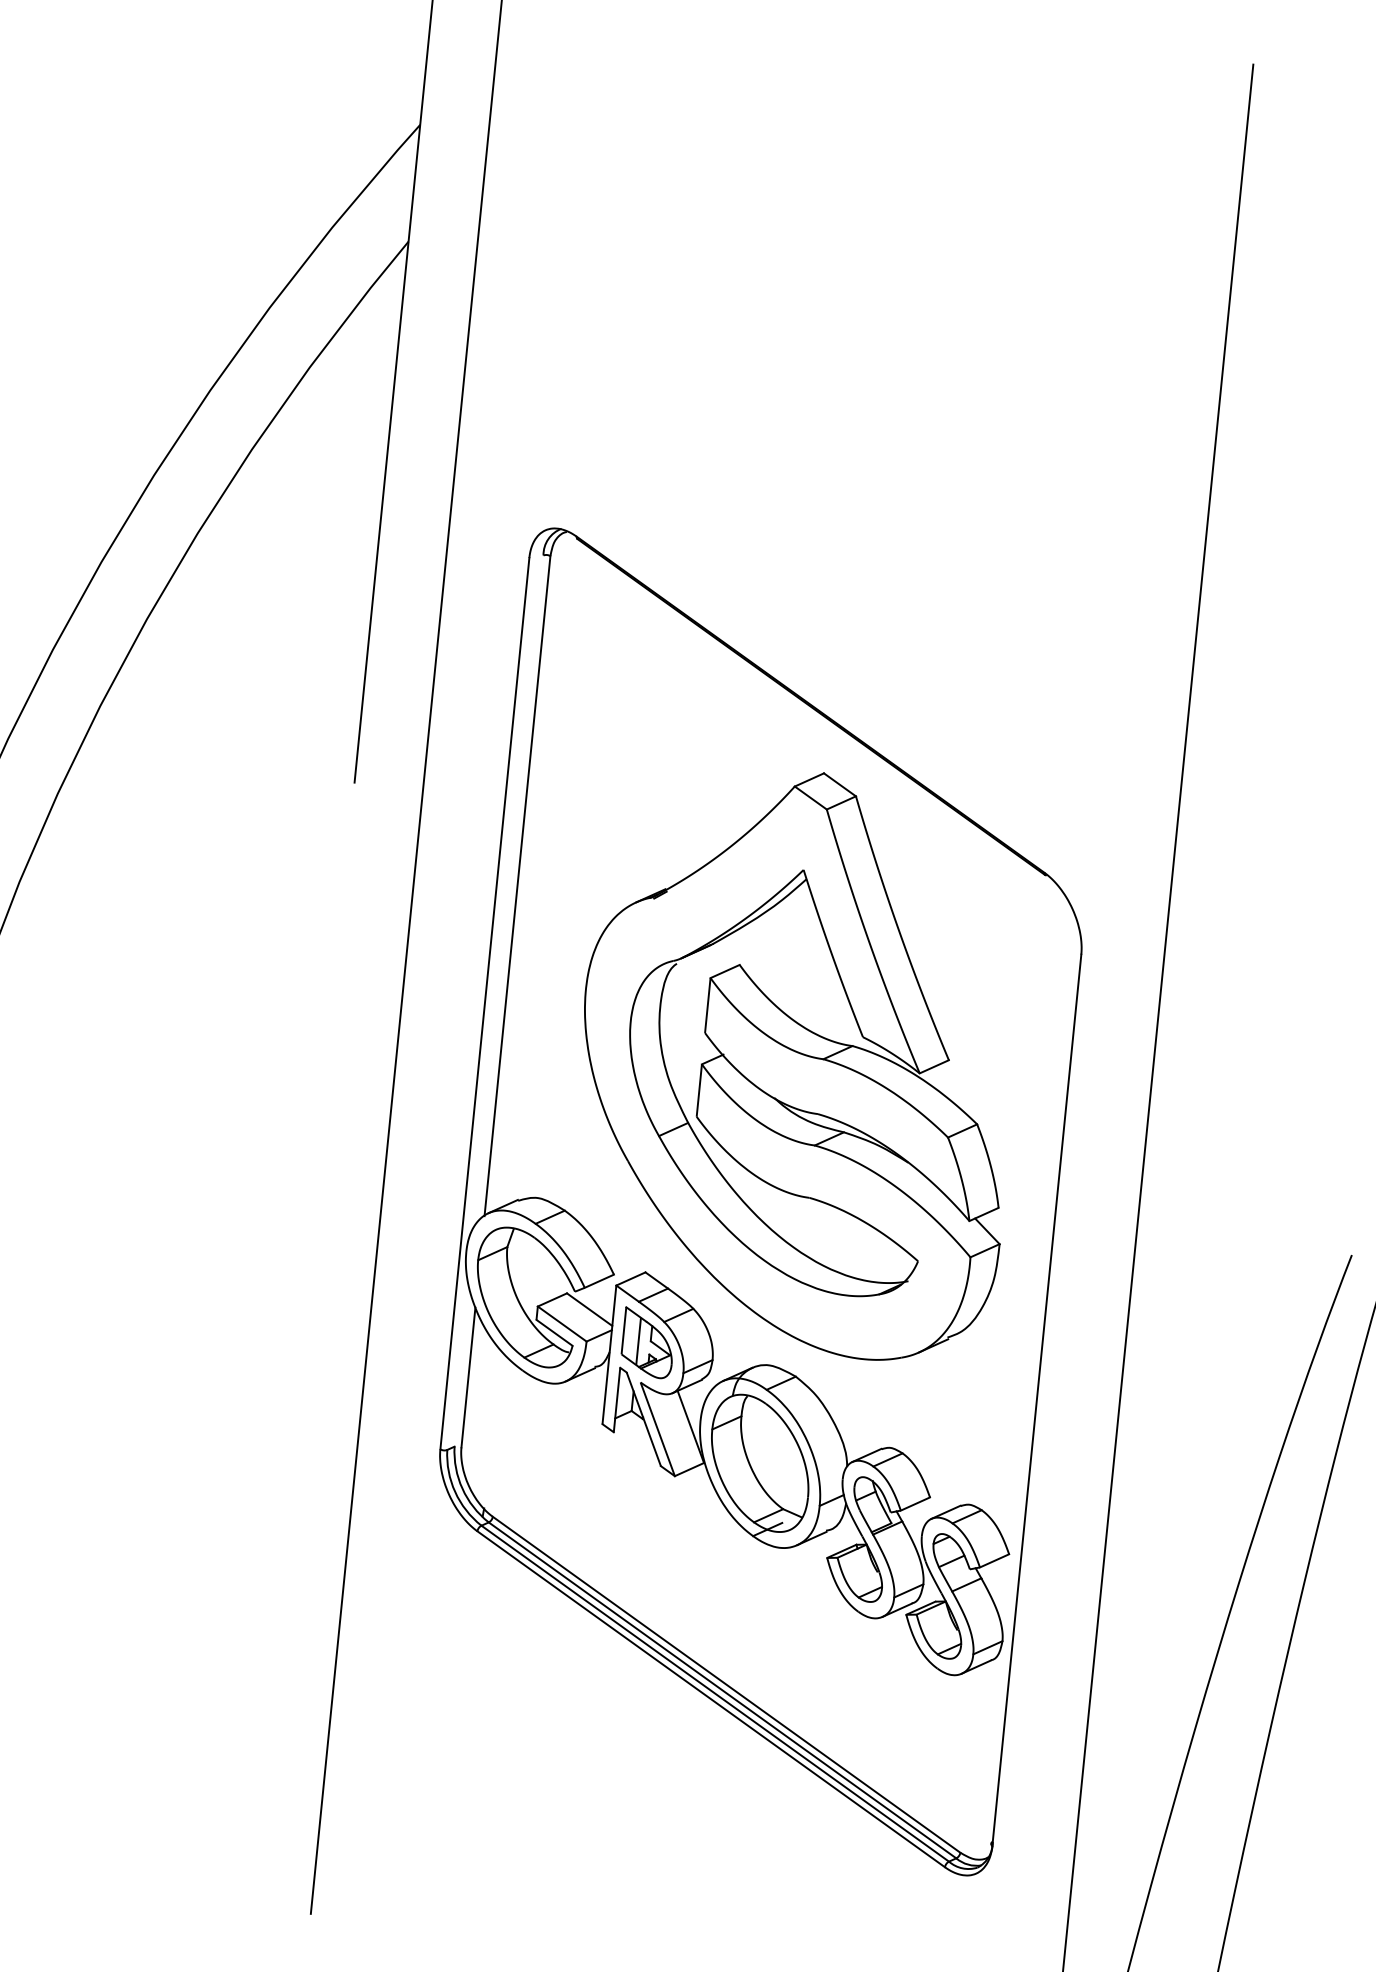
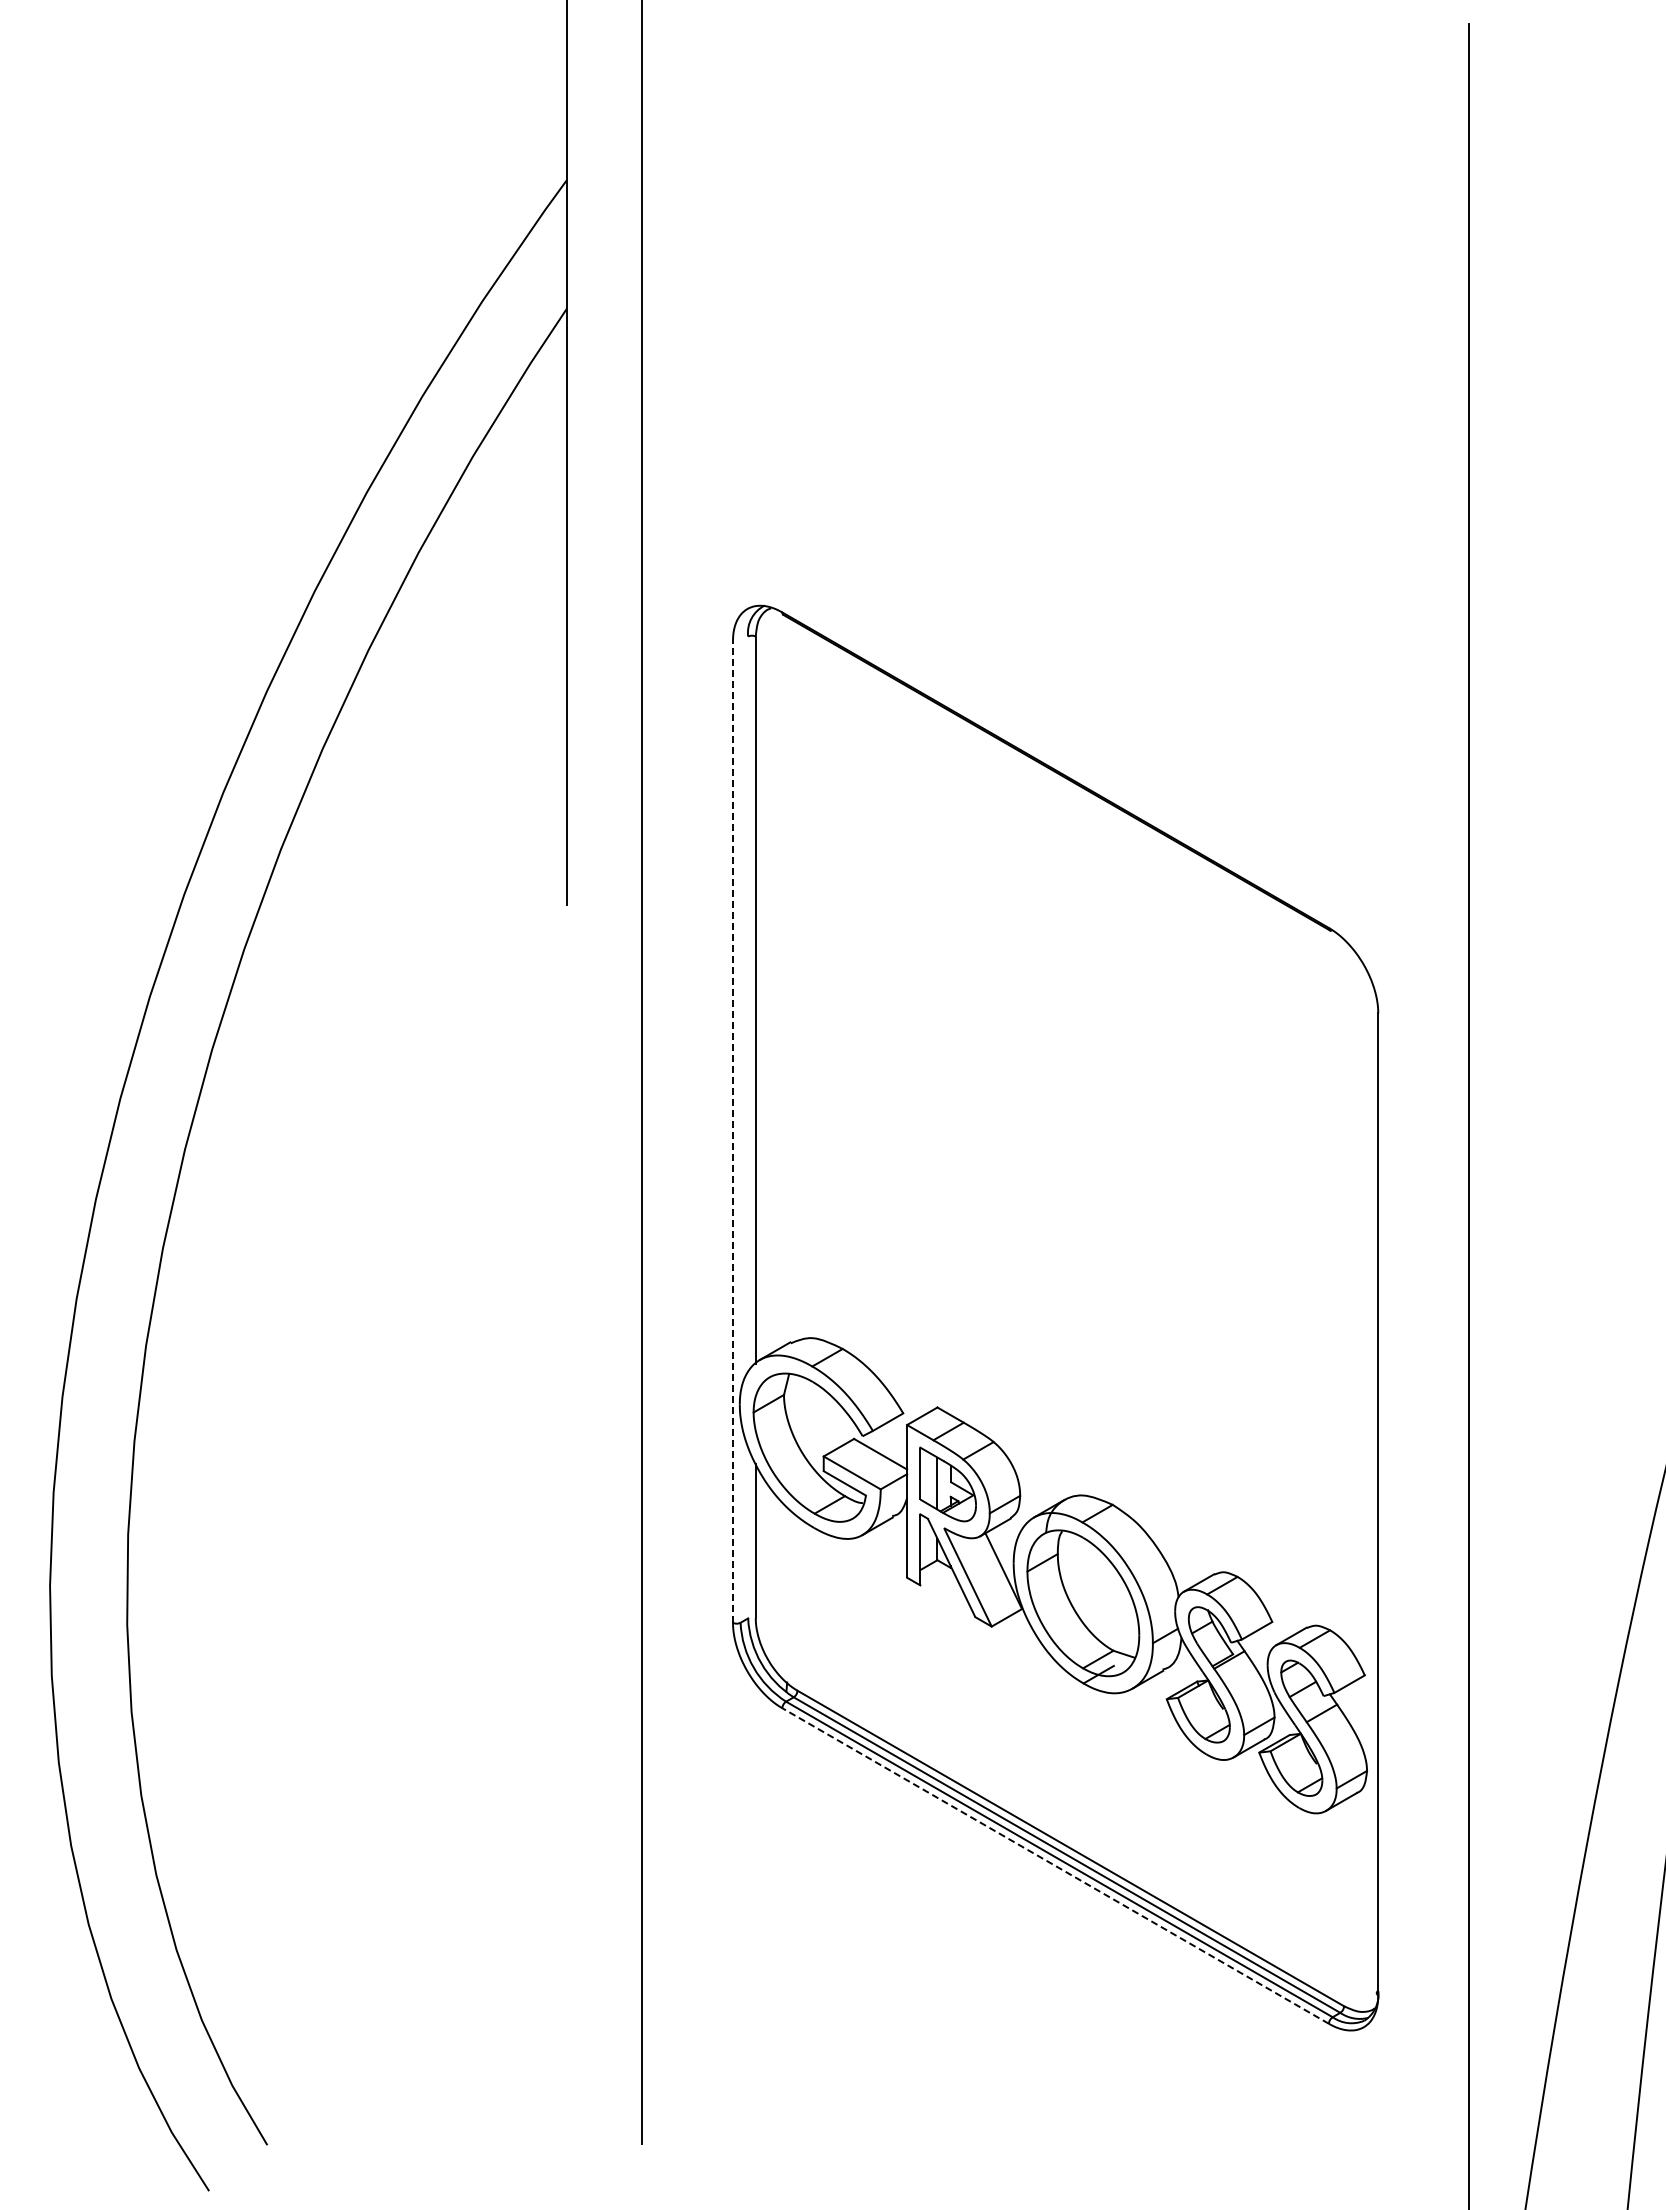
line: (485, 1003) -> (733, 1131), solid -> dashed
part: (797, 1061) -> (1080, 1160), removed
line: (711, 1699) -> (1055, 1866), solid -> dashed

